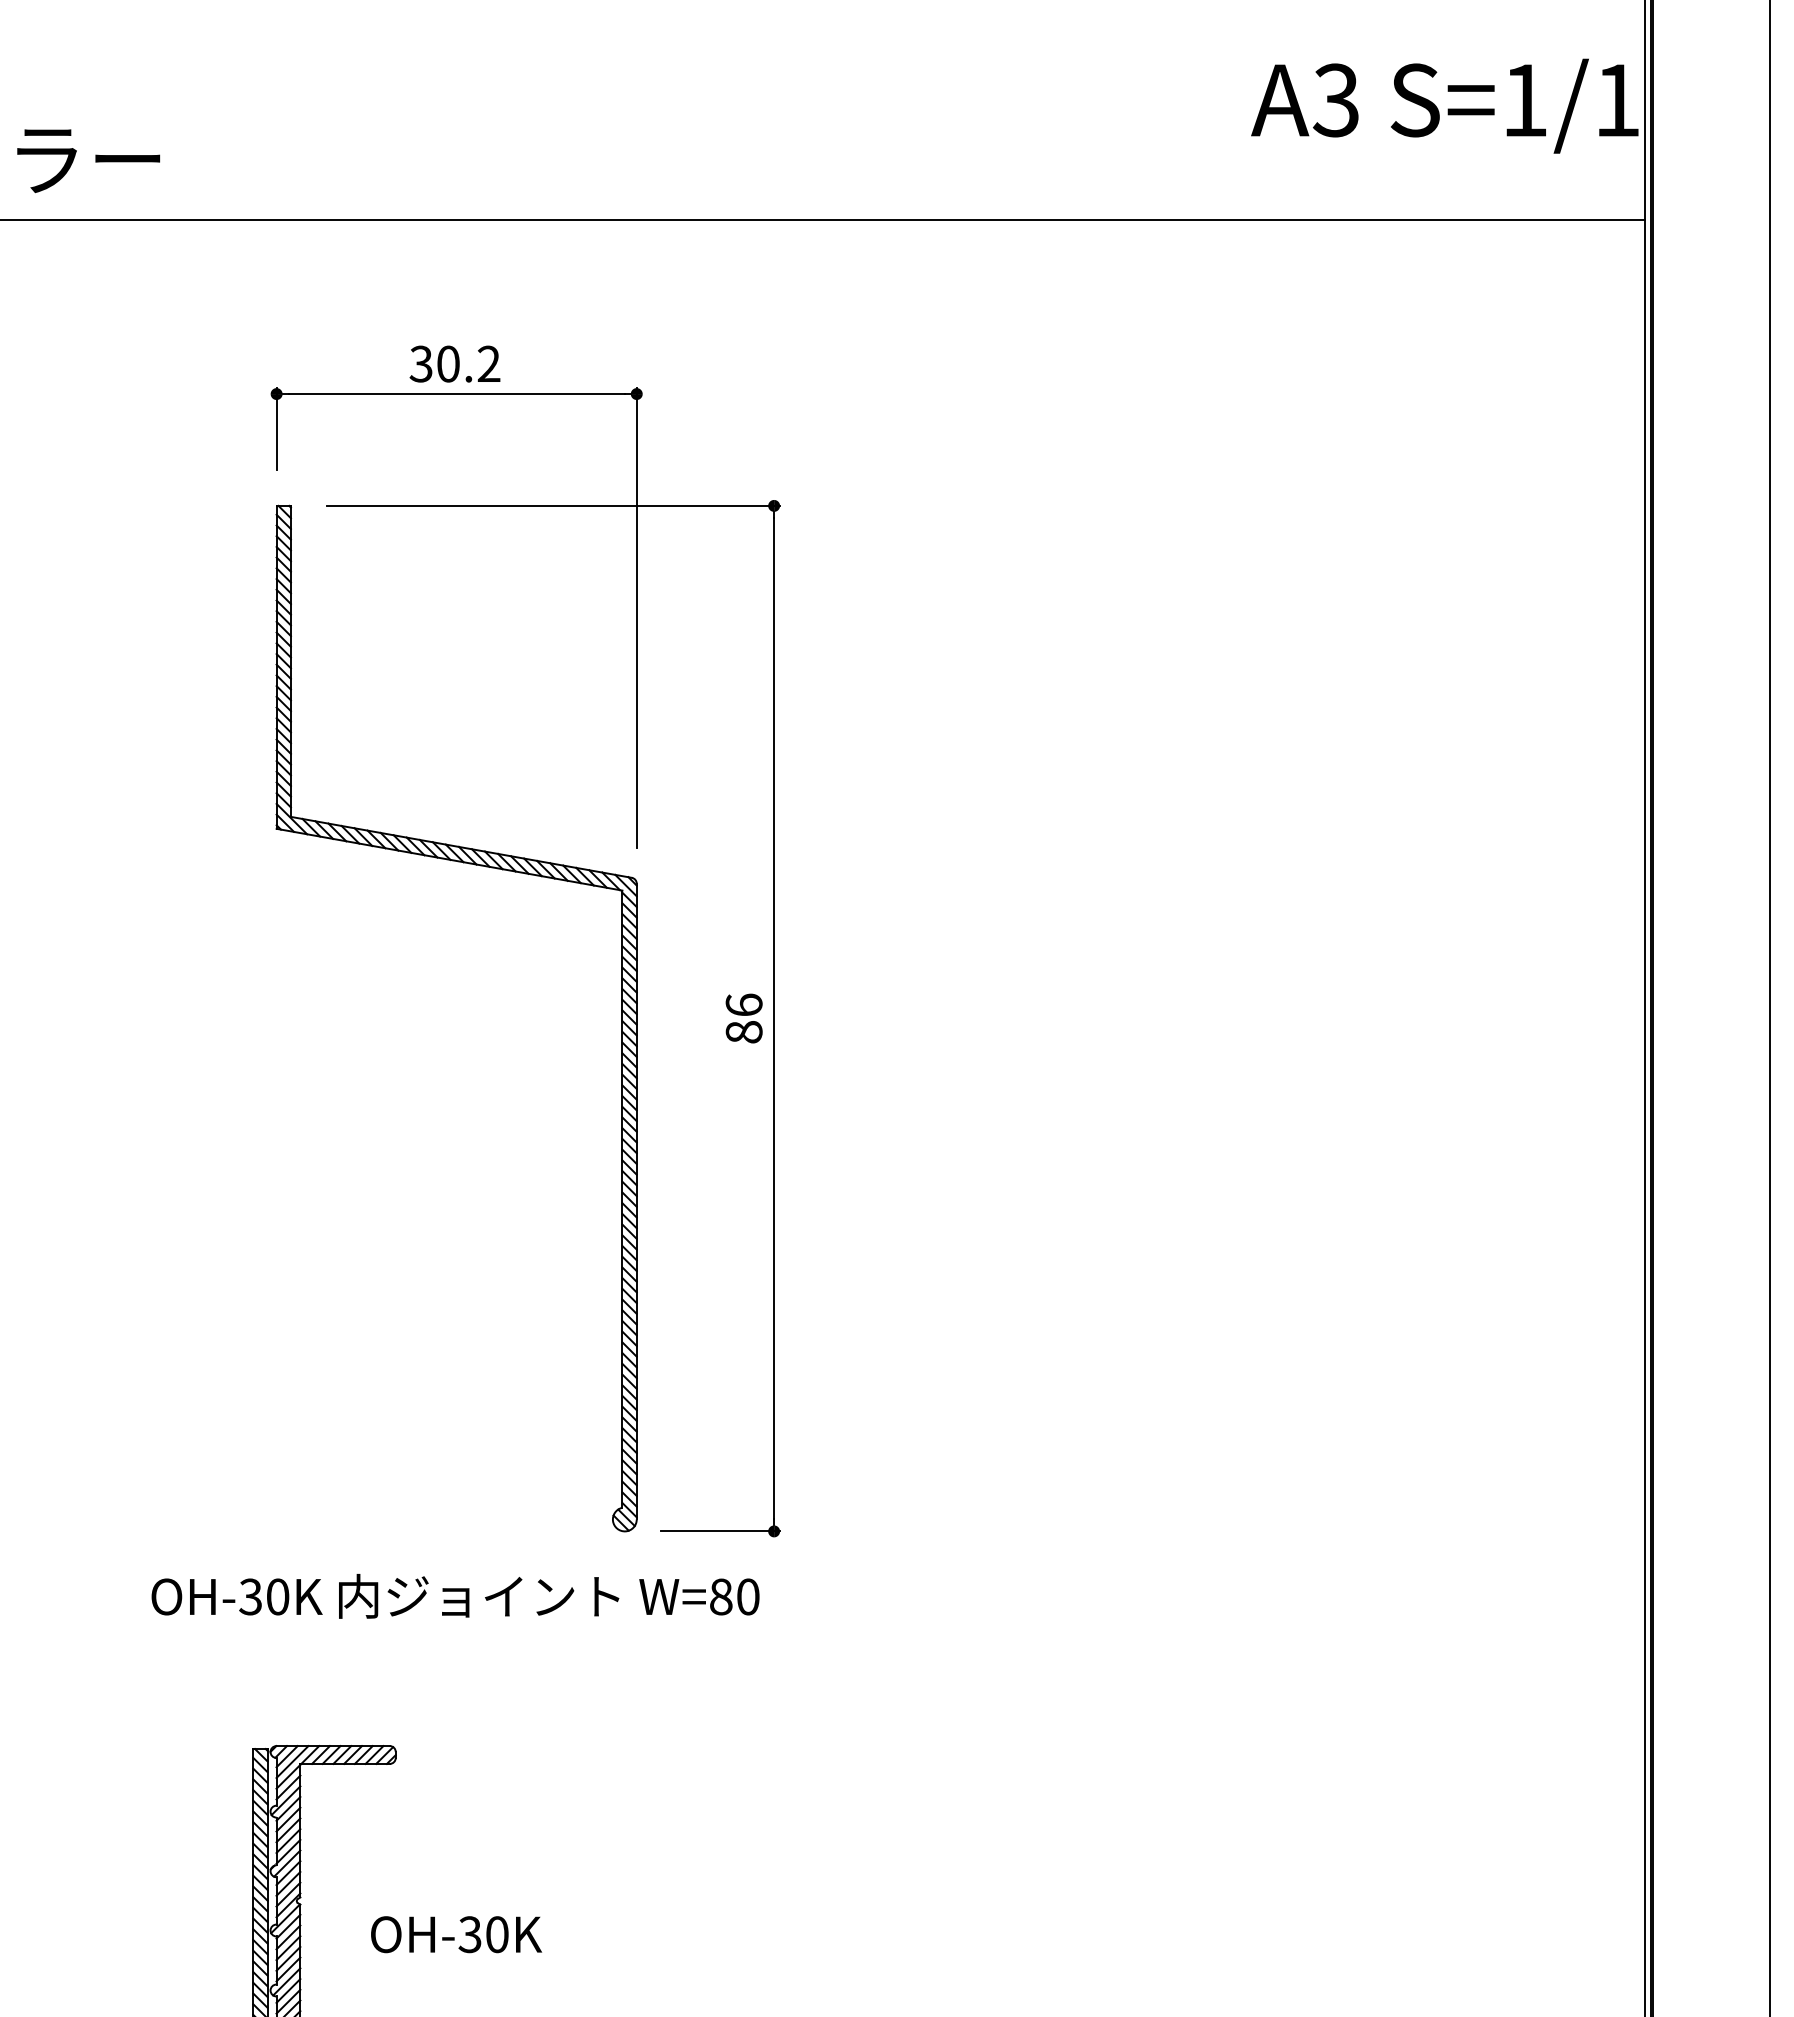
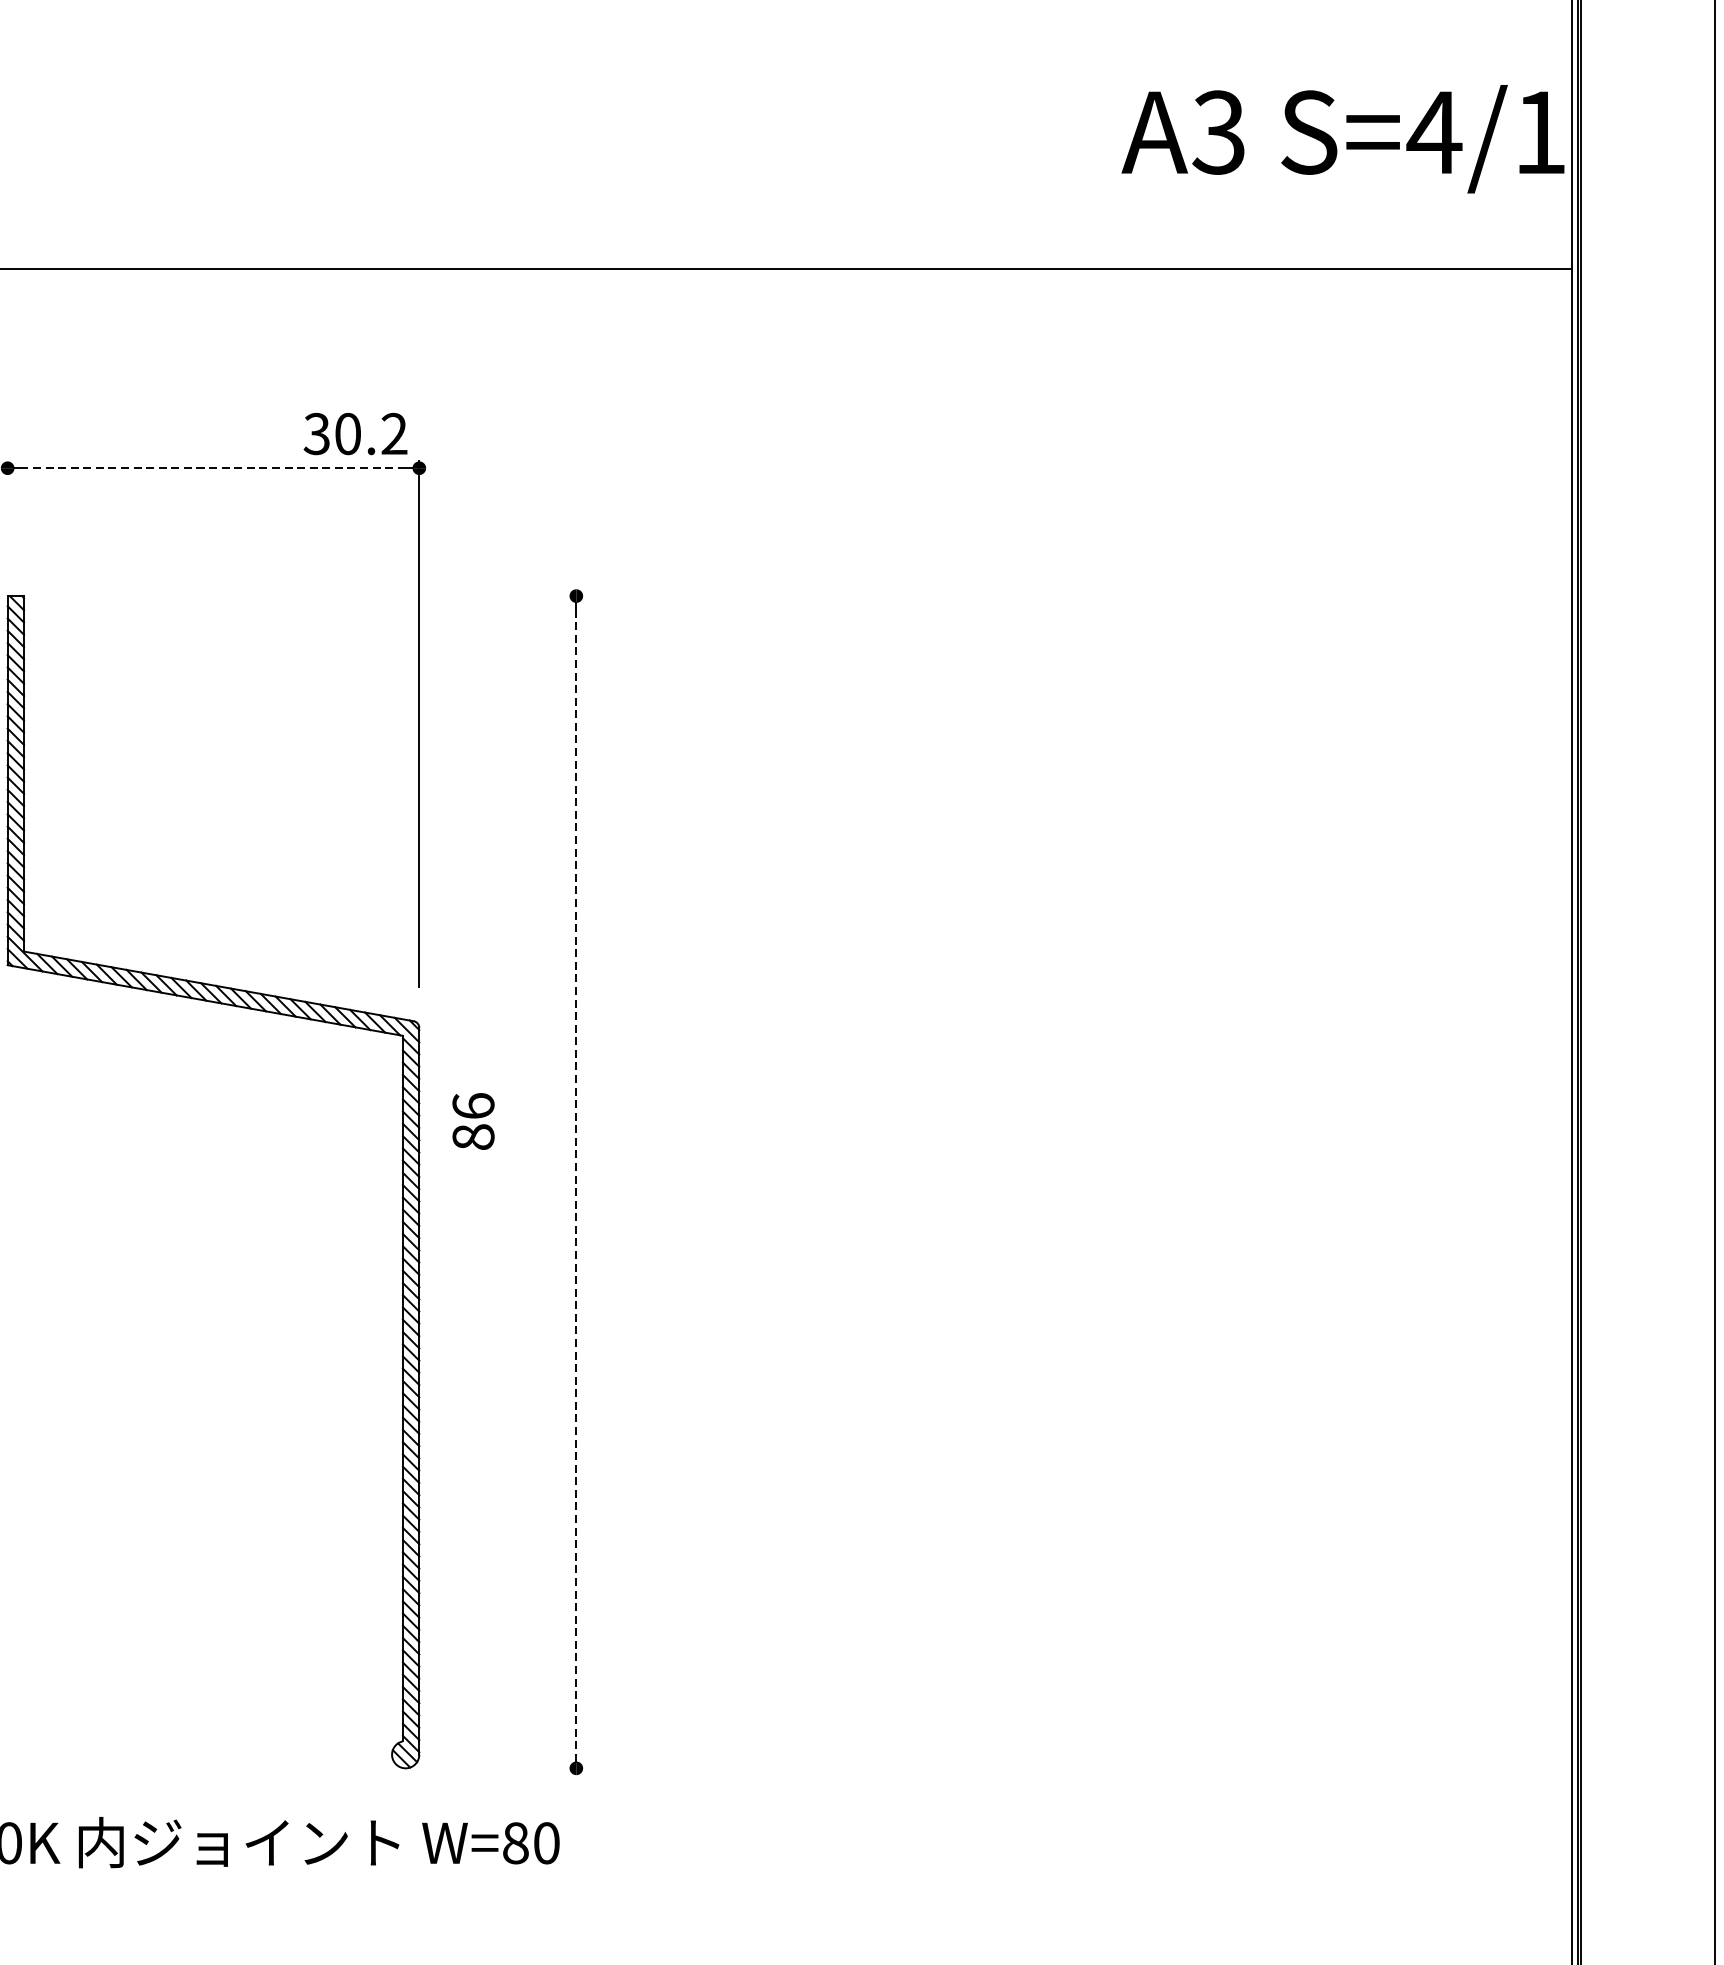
text: (1524, 100) -> (1434, 132), S=1/1 -> S=4/1
text: (454, 363) -> (355, 433), moved
line: (456, 394) -> (213, 468), solid -> dashed
line: (276, 429) -> (7, 508), removed
line: (553, 505) -> (324, 595), removed
text: (743, 1018) -> (472, 1121), moved
line: (774, 1018) -> (576, 1182), solid -> dashed
line: (720, 1531) -> (515, 1768), removed

